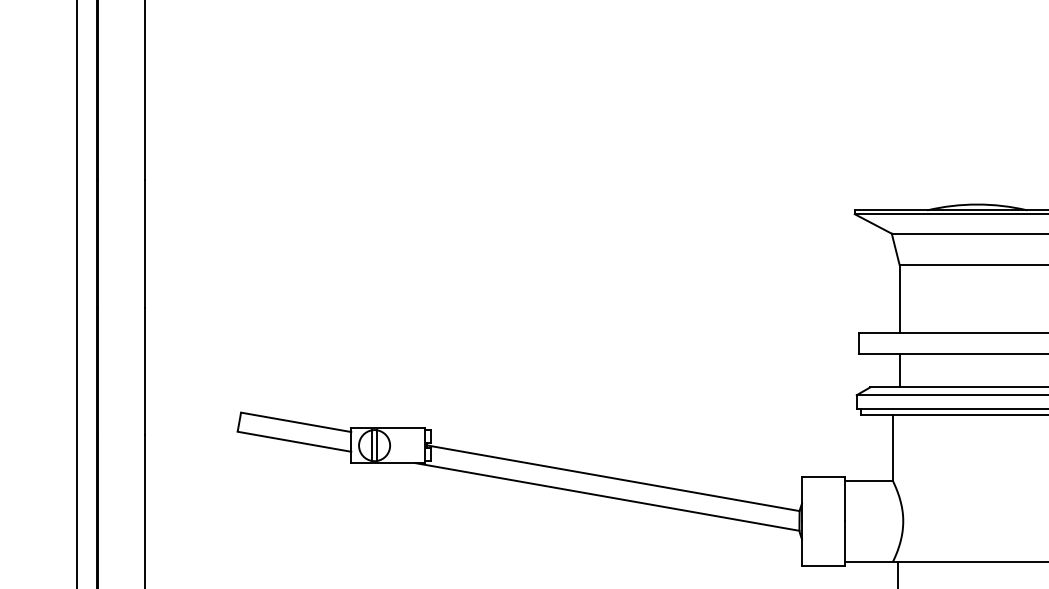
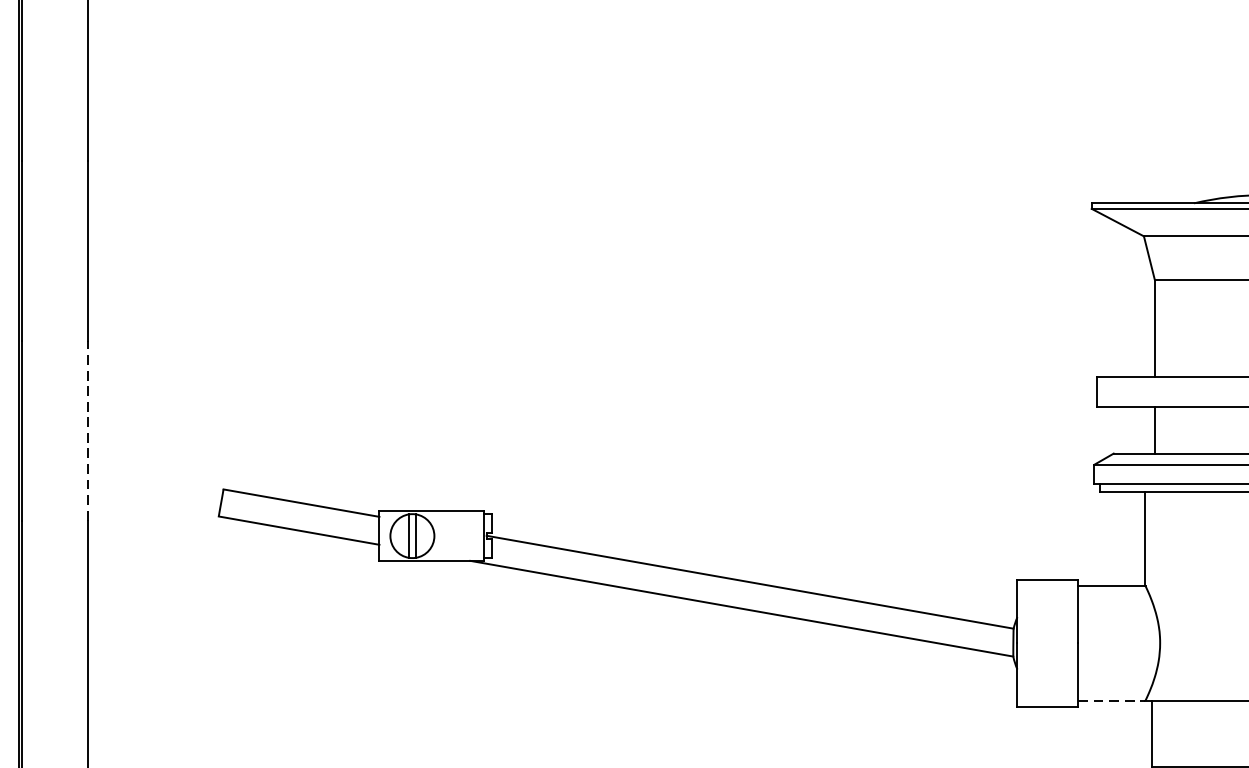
line: (145, 371) -> (88, 431), solid -> dashed
line: (868, 562) -> (1110, 701), solid -> dashed

